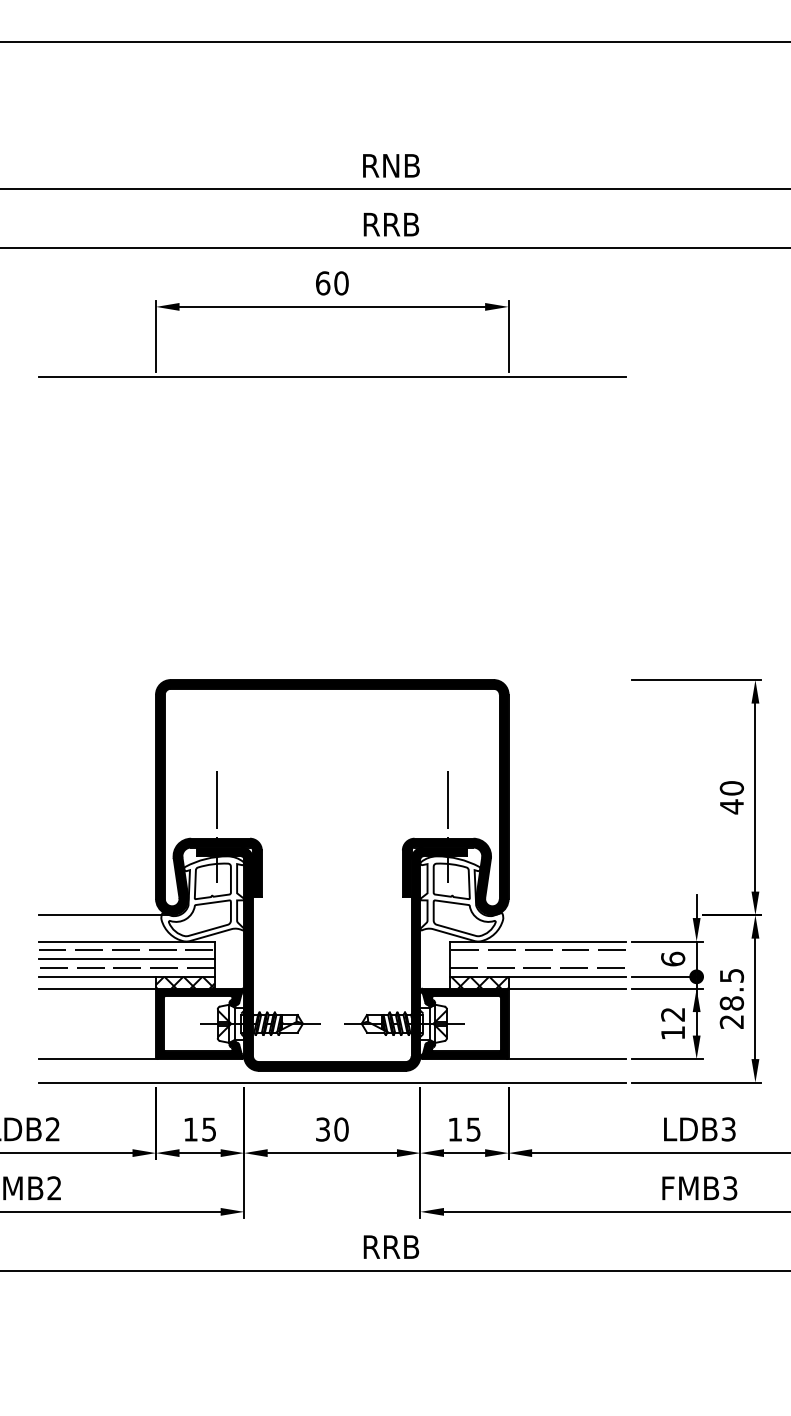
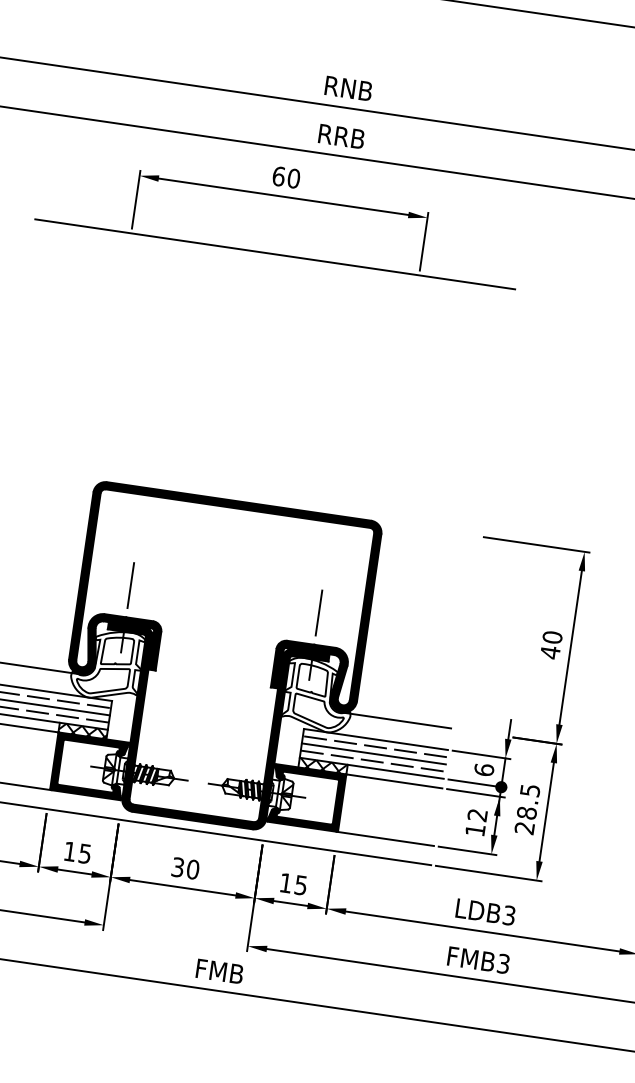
line: (559, 915) -> (396, 720), added
line: (537, 959) -> (373, 754), added
text: (391, 1246) -> (220, 971), RRB -> FMB

